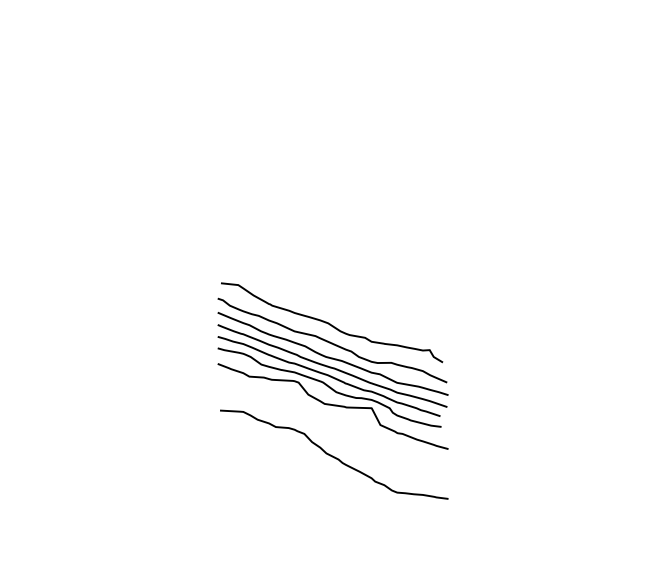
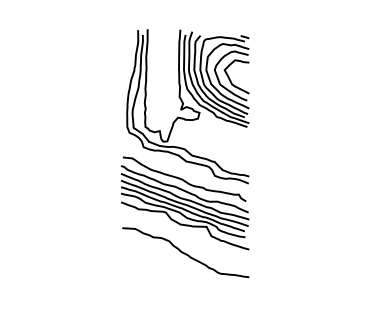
part: (337, 191) -> (187, 106), added

